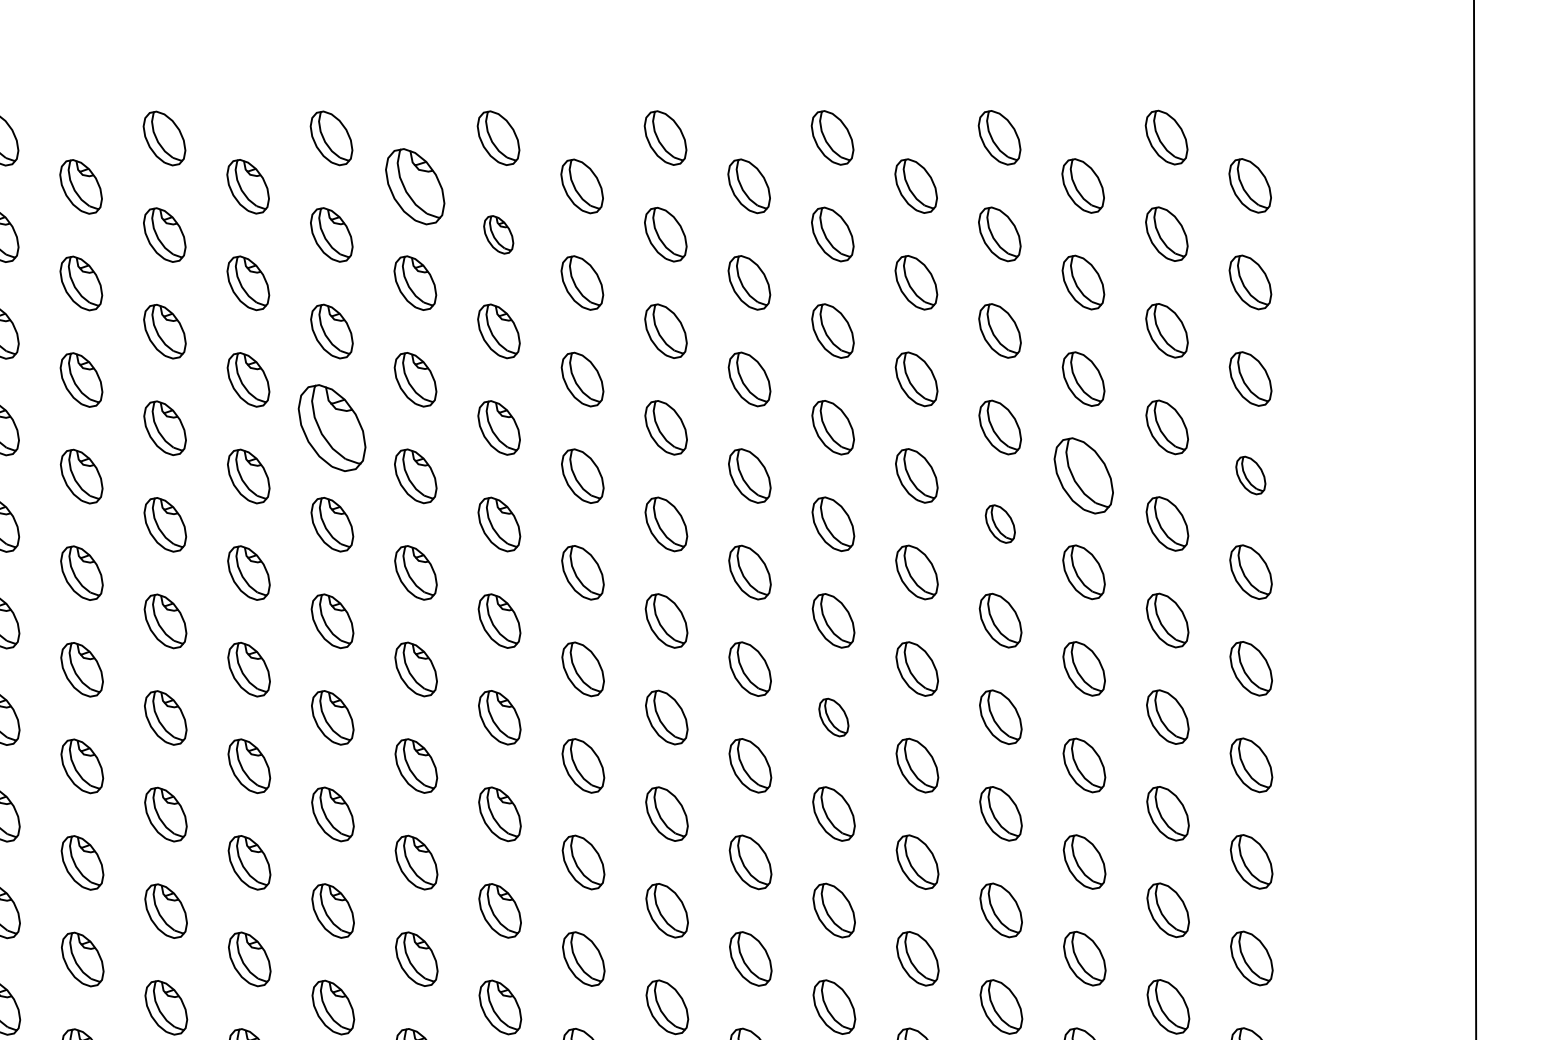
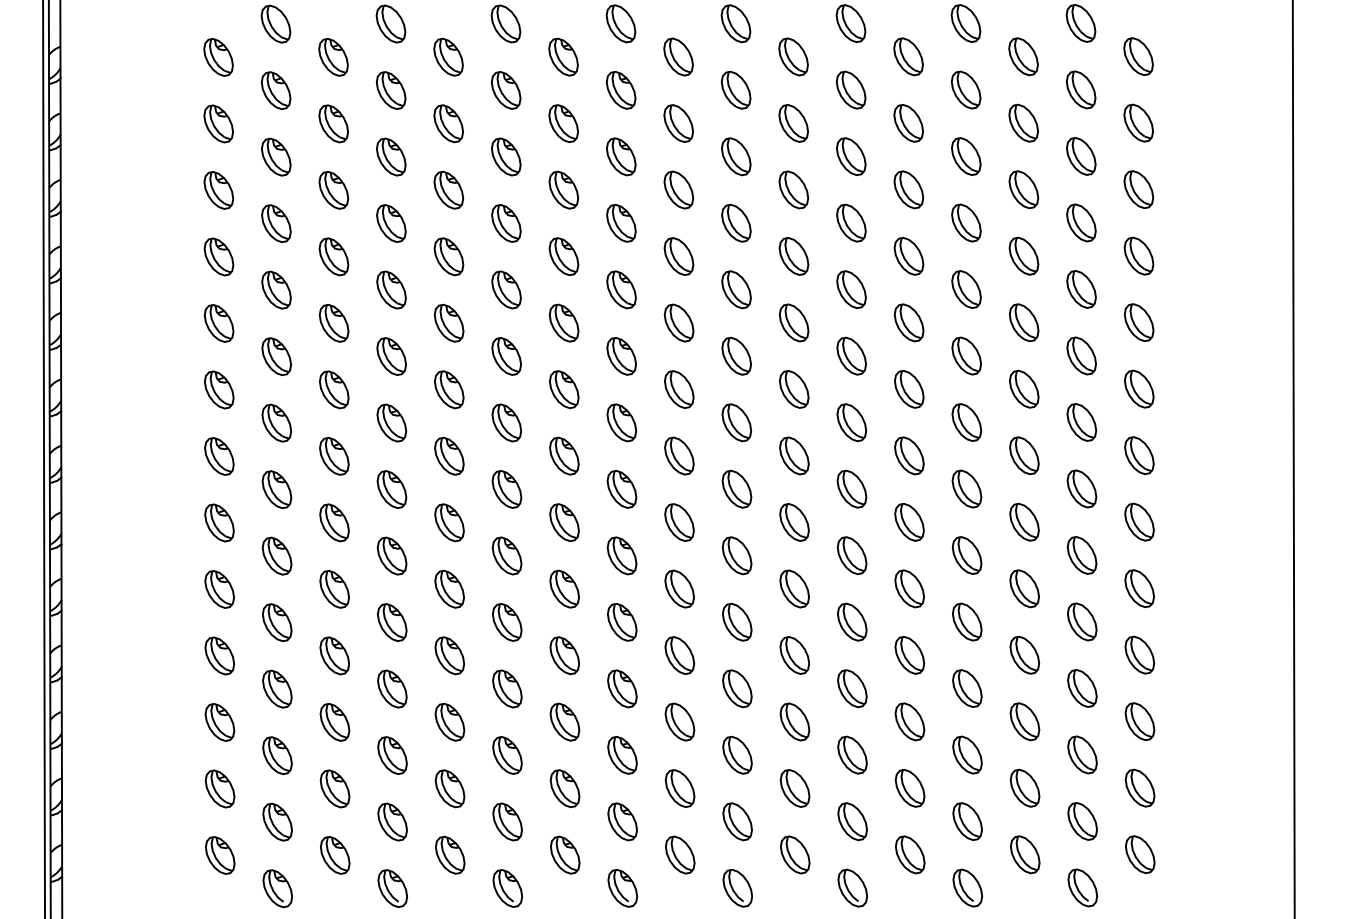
part: (415, 185) -> (563, 56), size x0.71
part: (497, 235) -> (620, 90), size x1.43
part: (332, 428) -> (506, 223), size x0.62
part: (1083, 474) -> (1023, 255), size x0.71
part: (1250, 474) -> (1138, 255), size x1.43
part: (1000, 524) -> (966, 289), size x1.43
part: (833, 717) -> (851, 422), size x1.43

